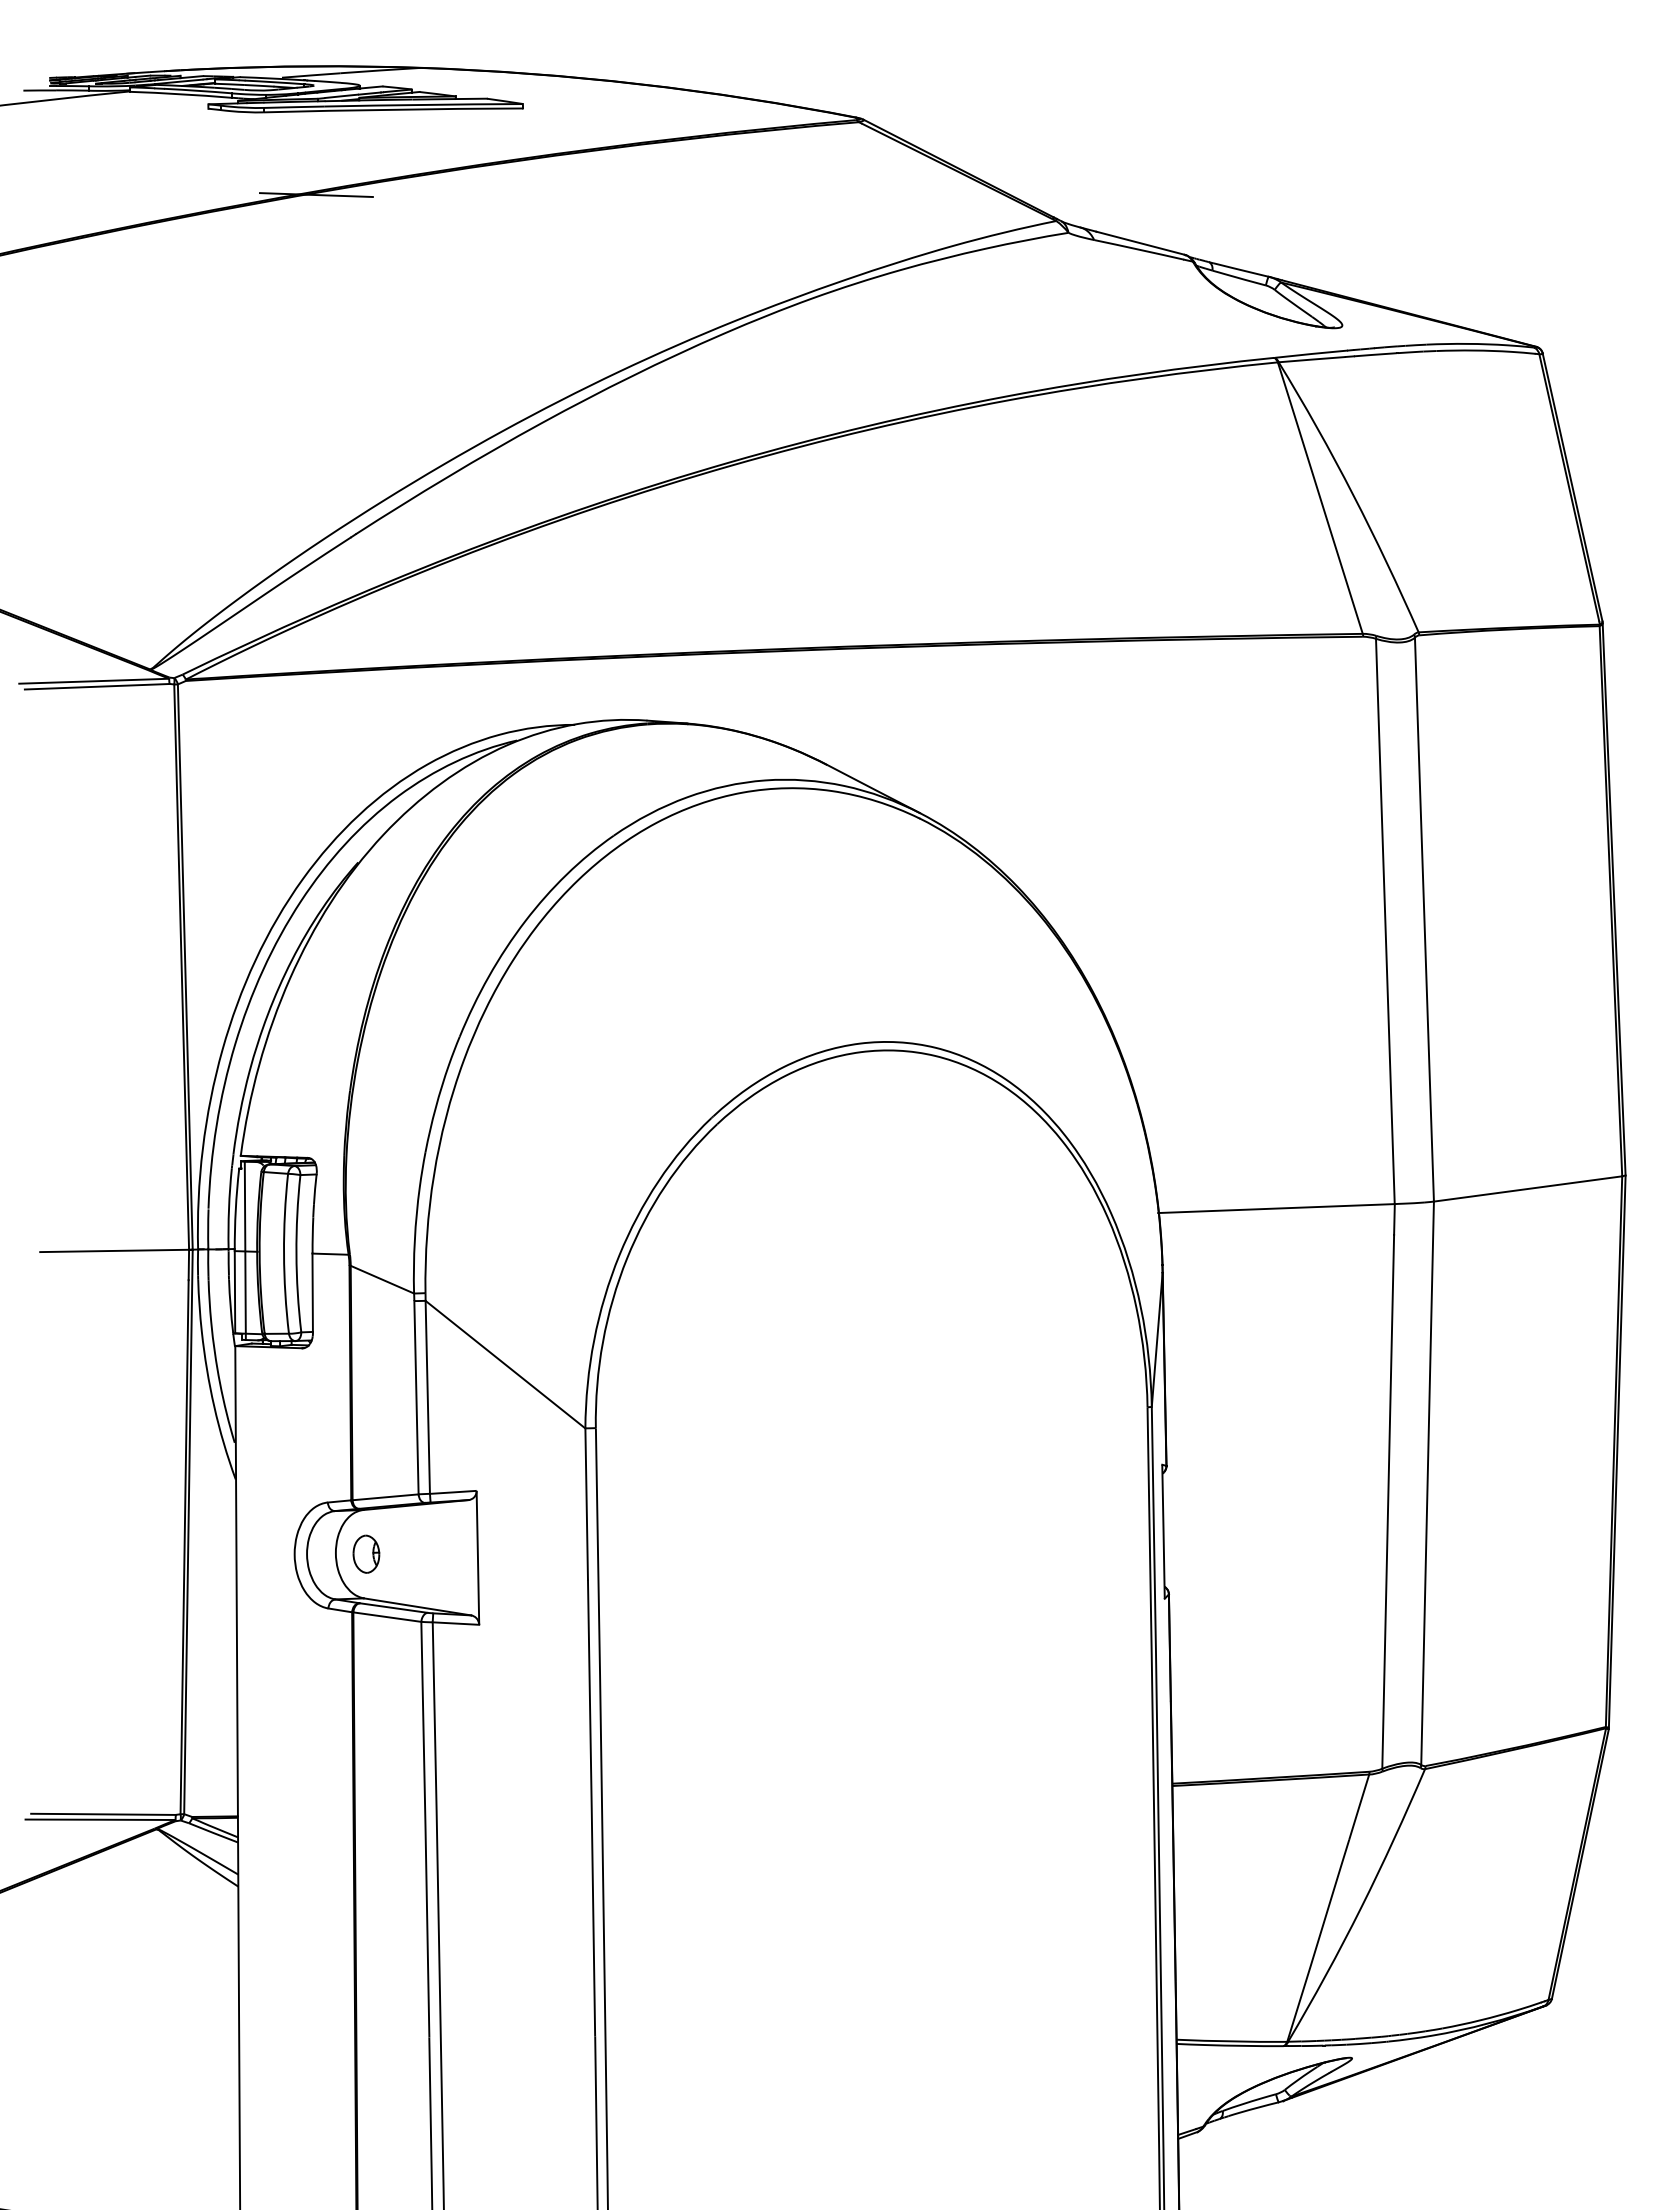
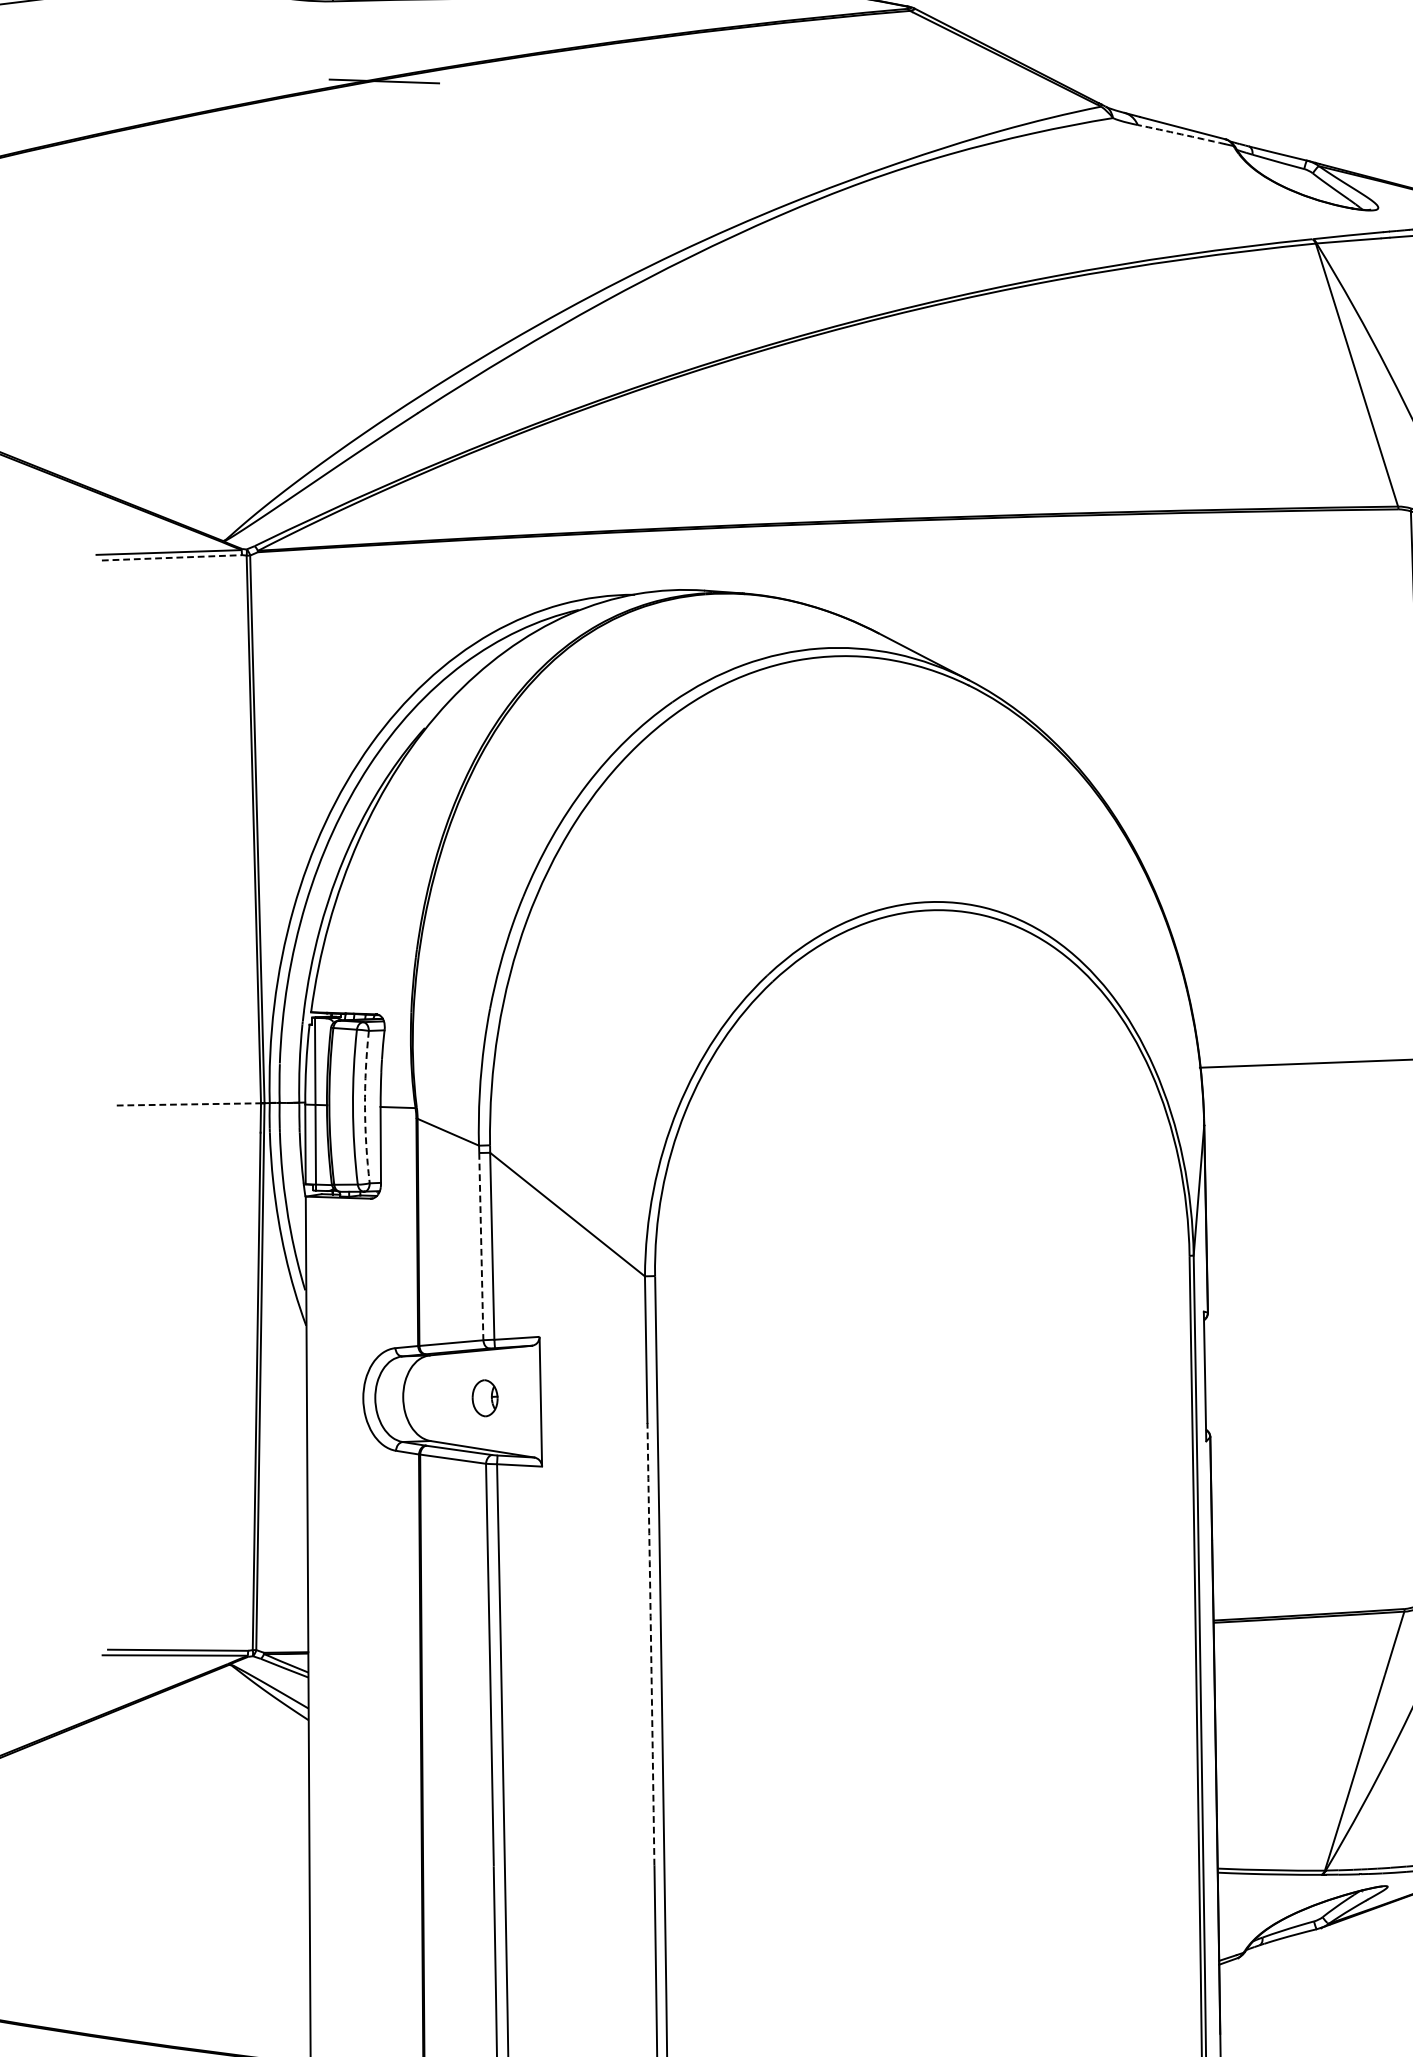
arc: (1139, 249) -> (1181, 134), solid -> dashed
line: (97, 686) -> (172, 557), solid -> dashed
line: (115, 1250) -> (189, 1103), solid -> dashed
arc: (296, 1253) -> (365, 1106), solid -> dashed
line: (416, 1397) -> (481, 1246), solid -> dashed
part: (366, 1553) -> (485, 1397), moved
arc: (591, 1808) -> (650, 1644), solid -> dashed

